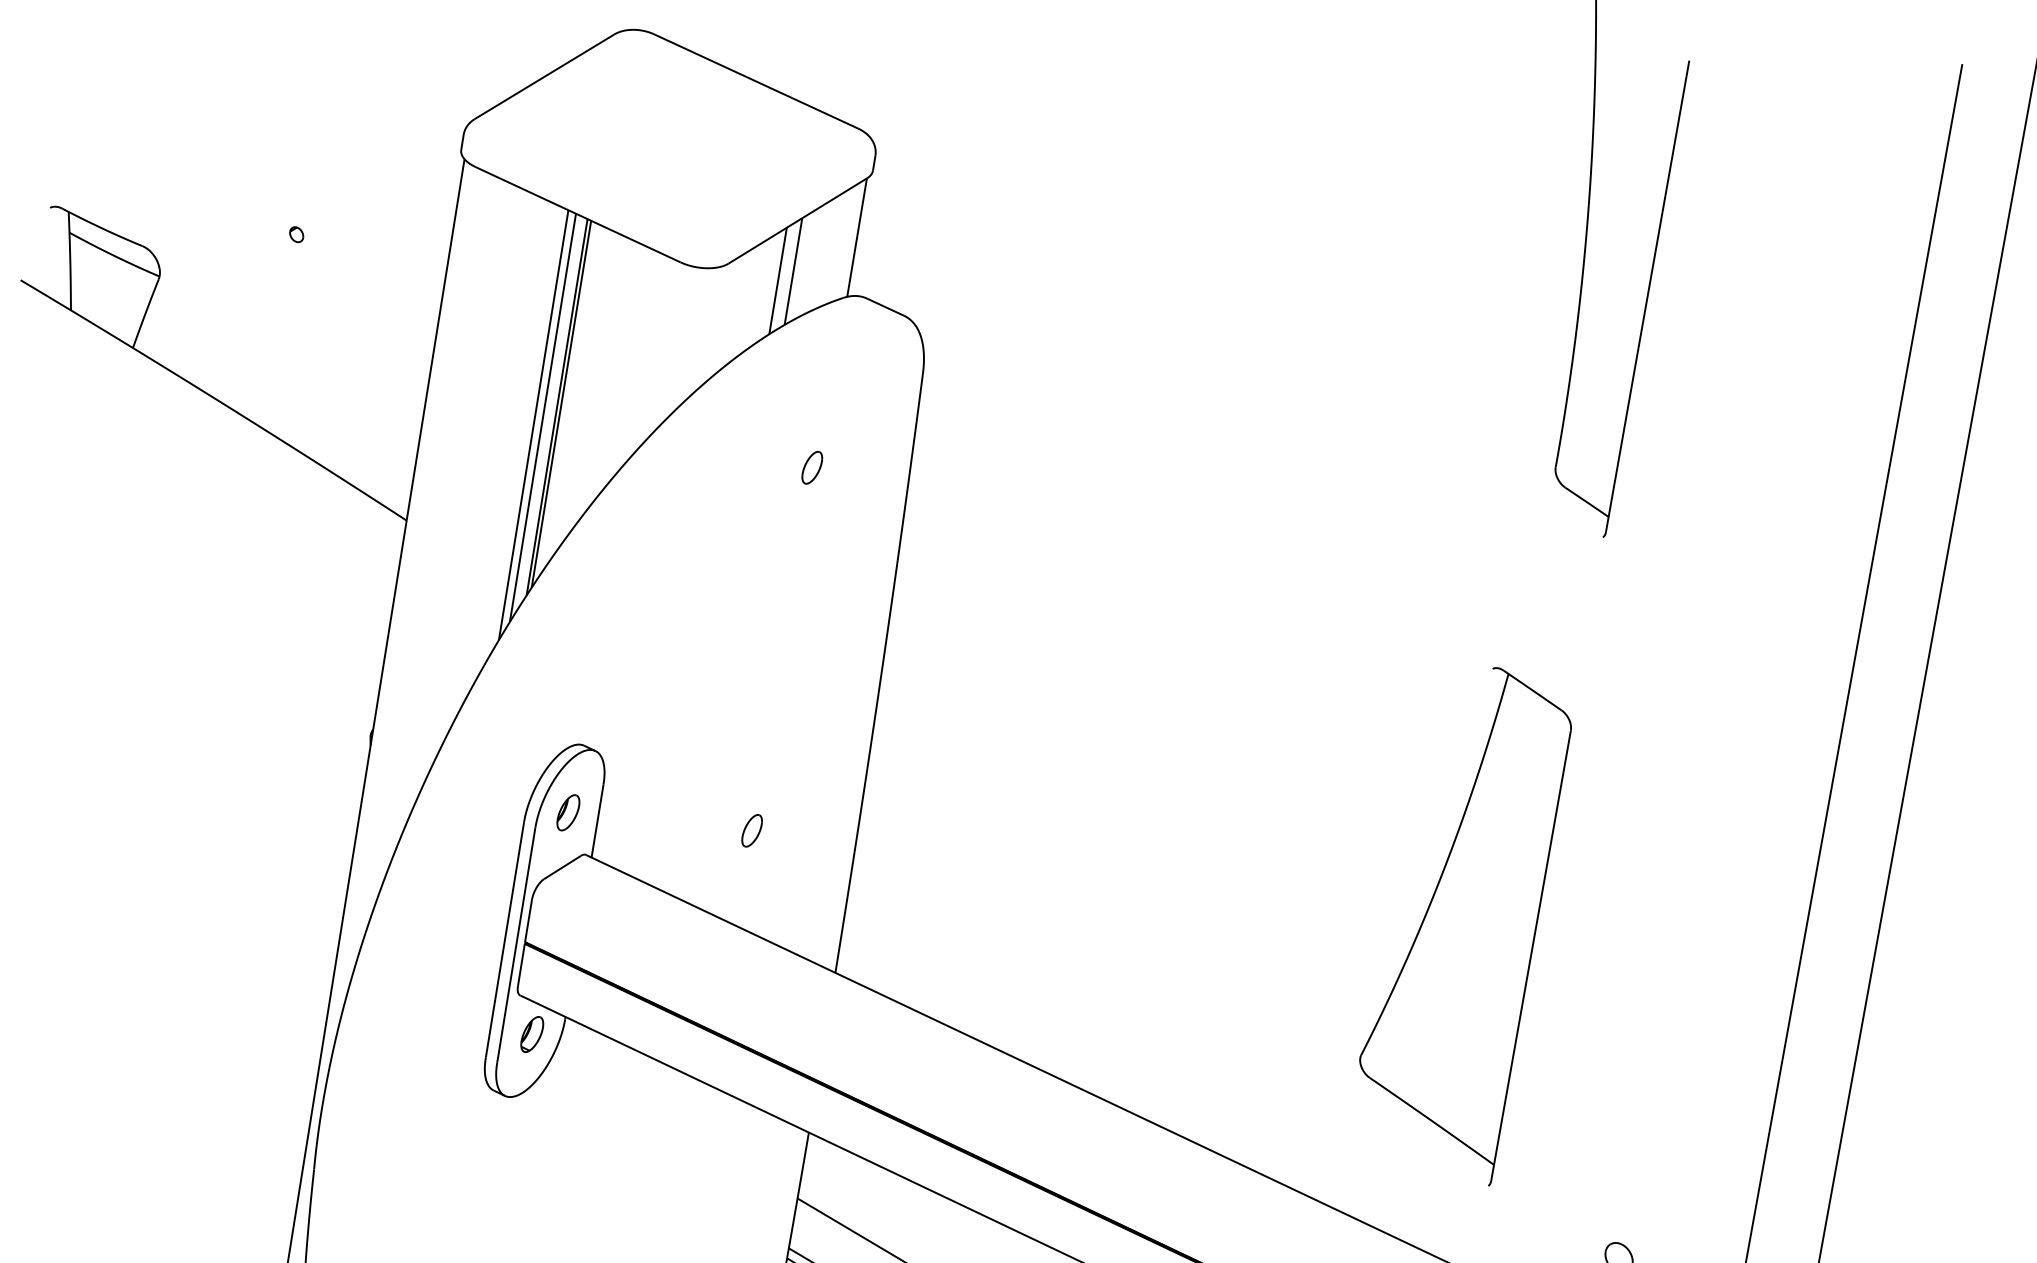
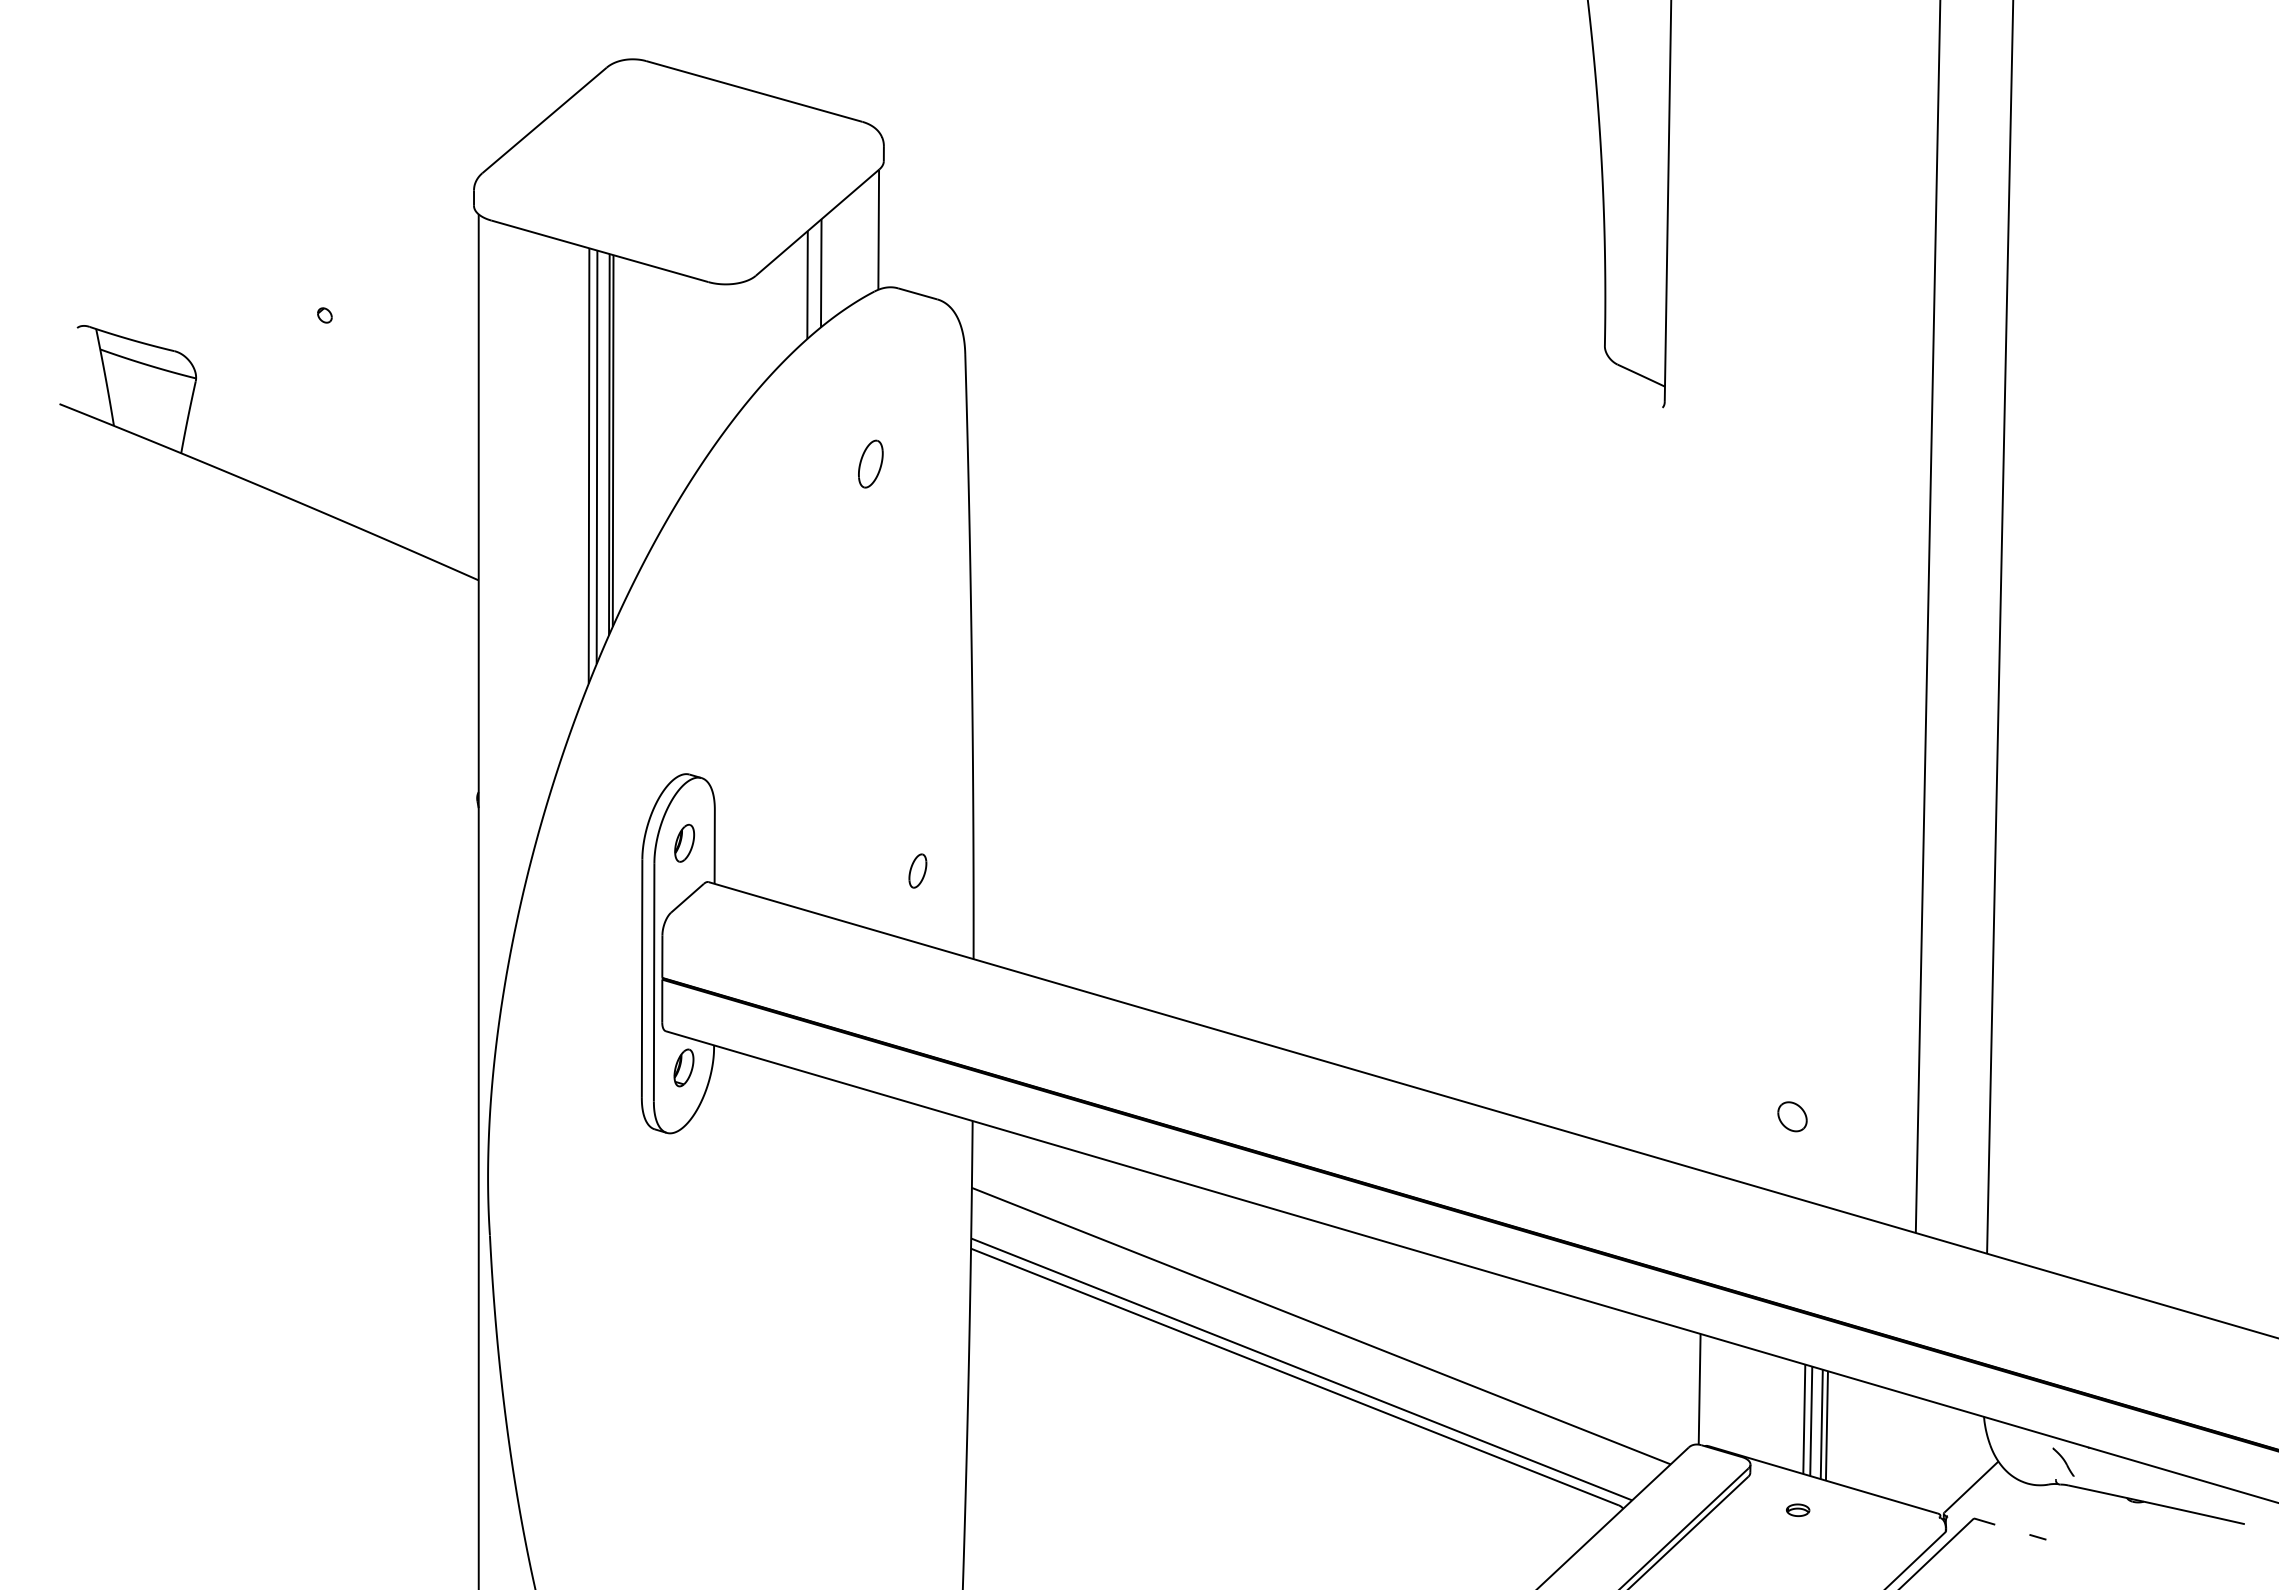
part: (812, 467) -> (870, 463), size x1.4
part: (751, 830) -> (917, 870), moved
part: (1461, 921) -> (1583, 809), removed

